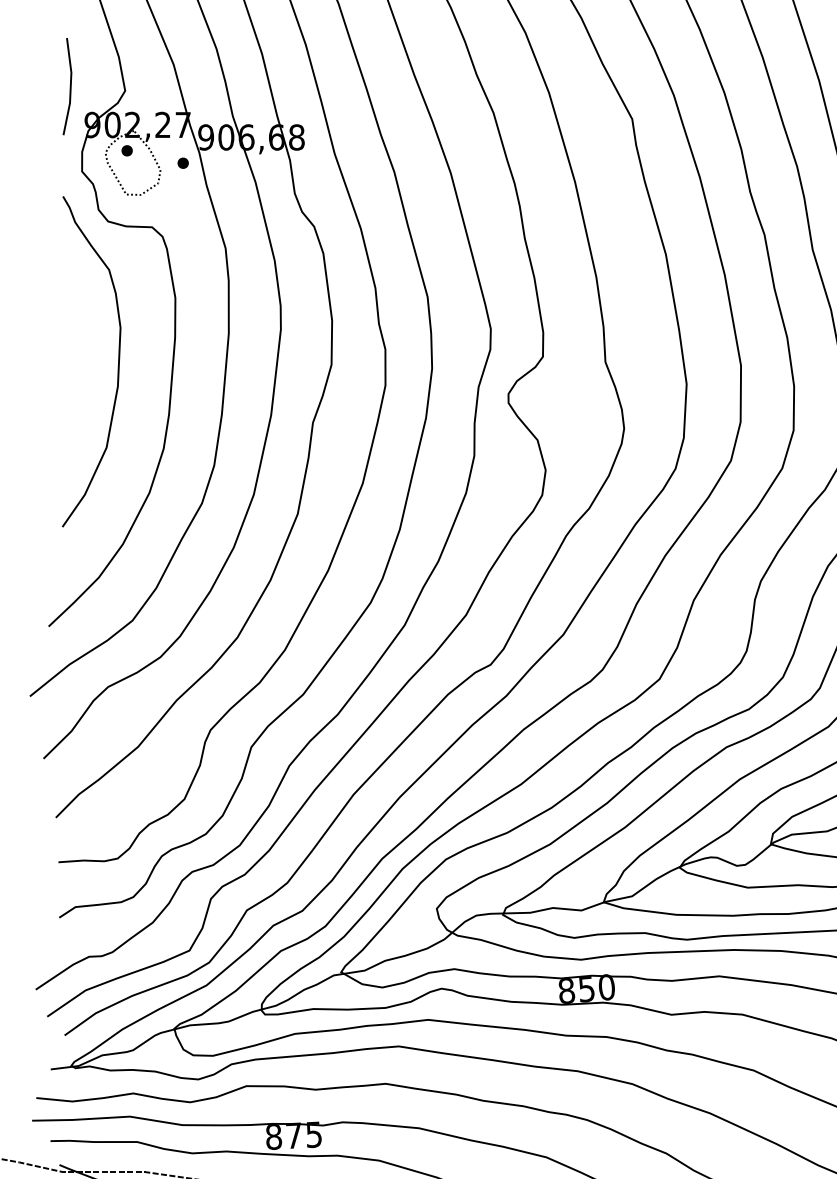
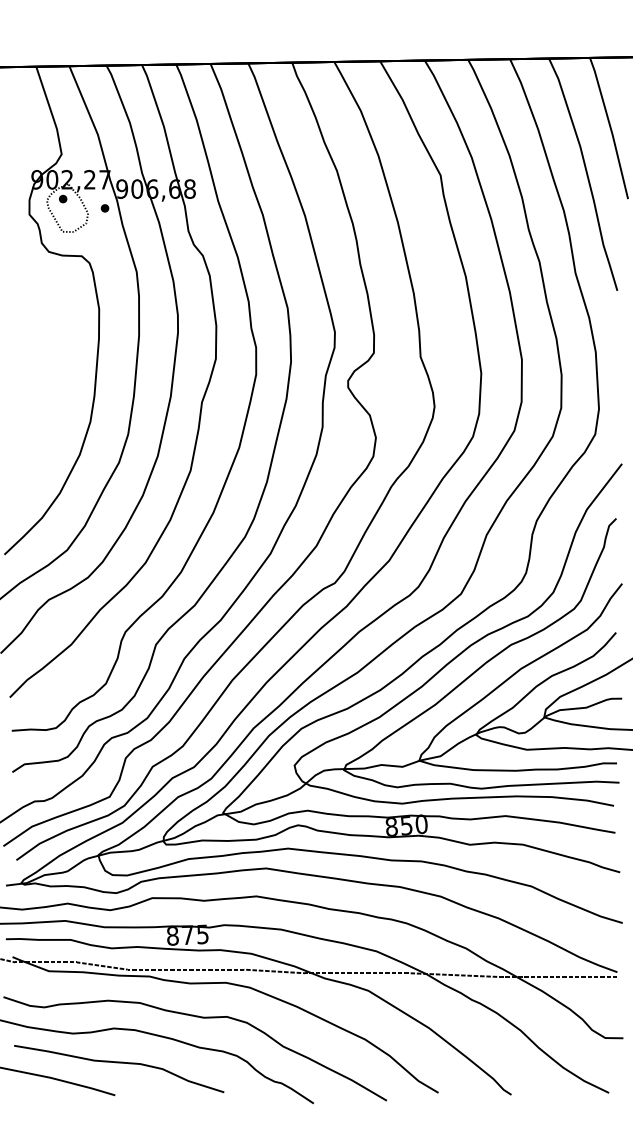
line: (70, 85) -> (20, 150), removed
curve: (116, 369) -> (55, 362), removed

